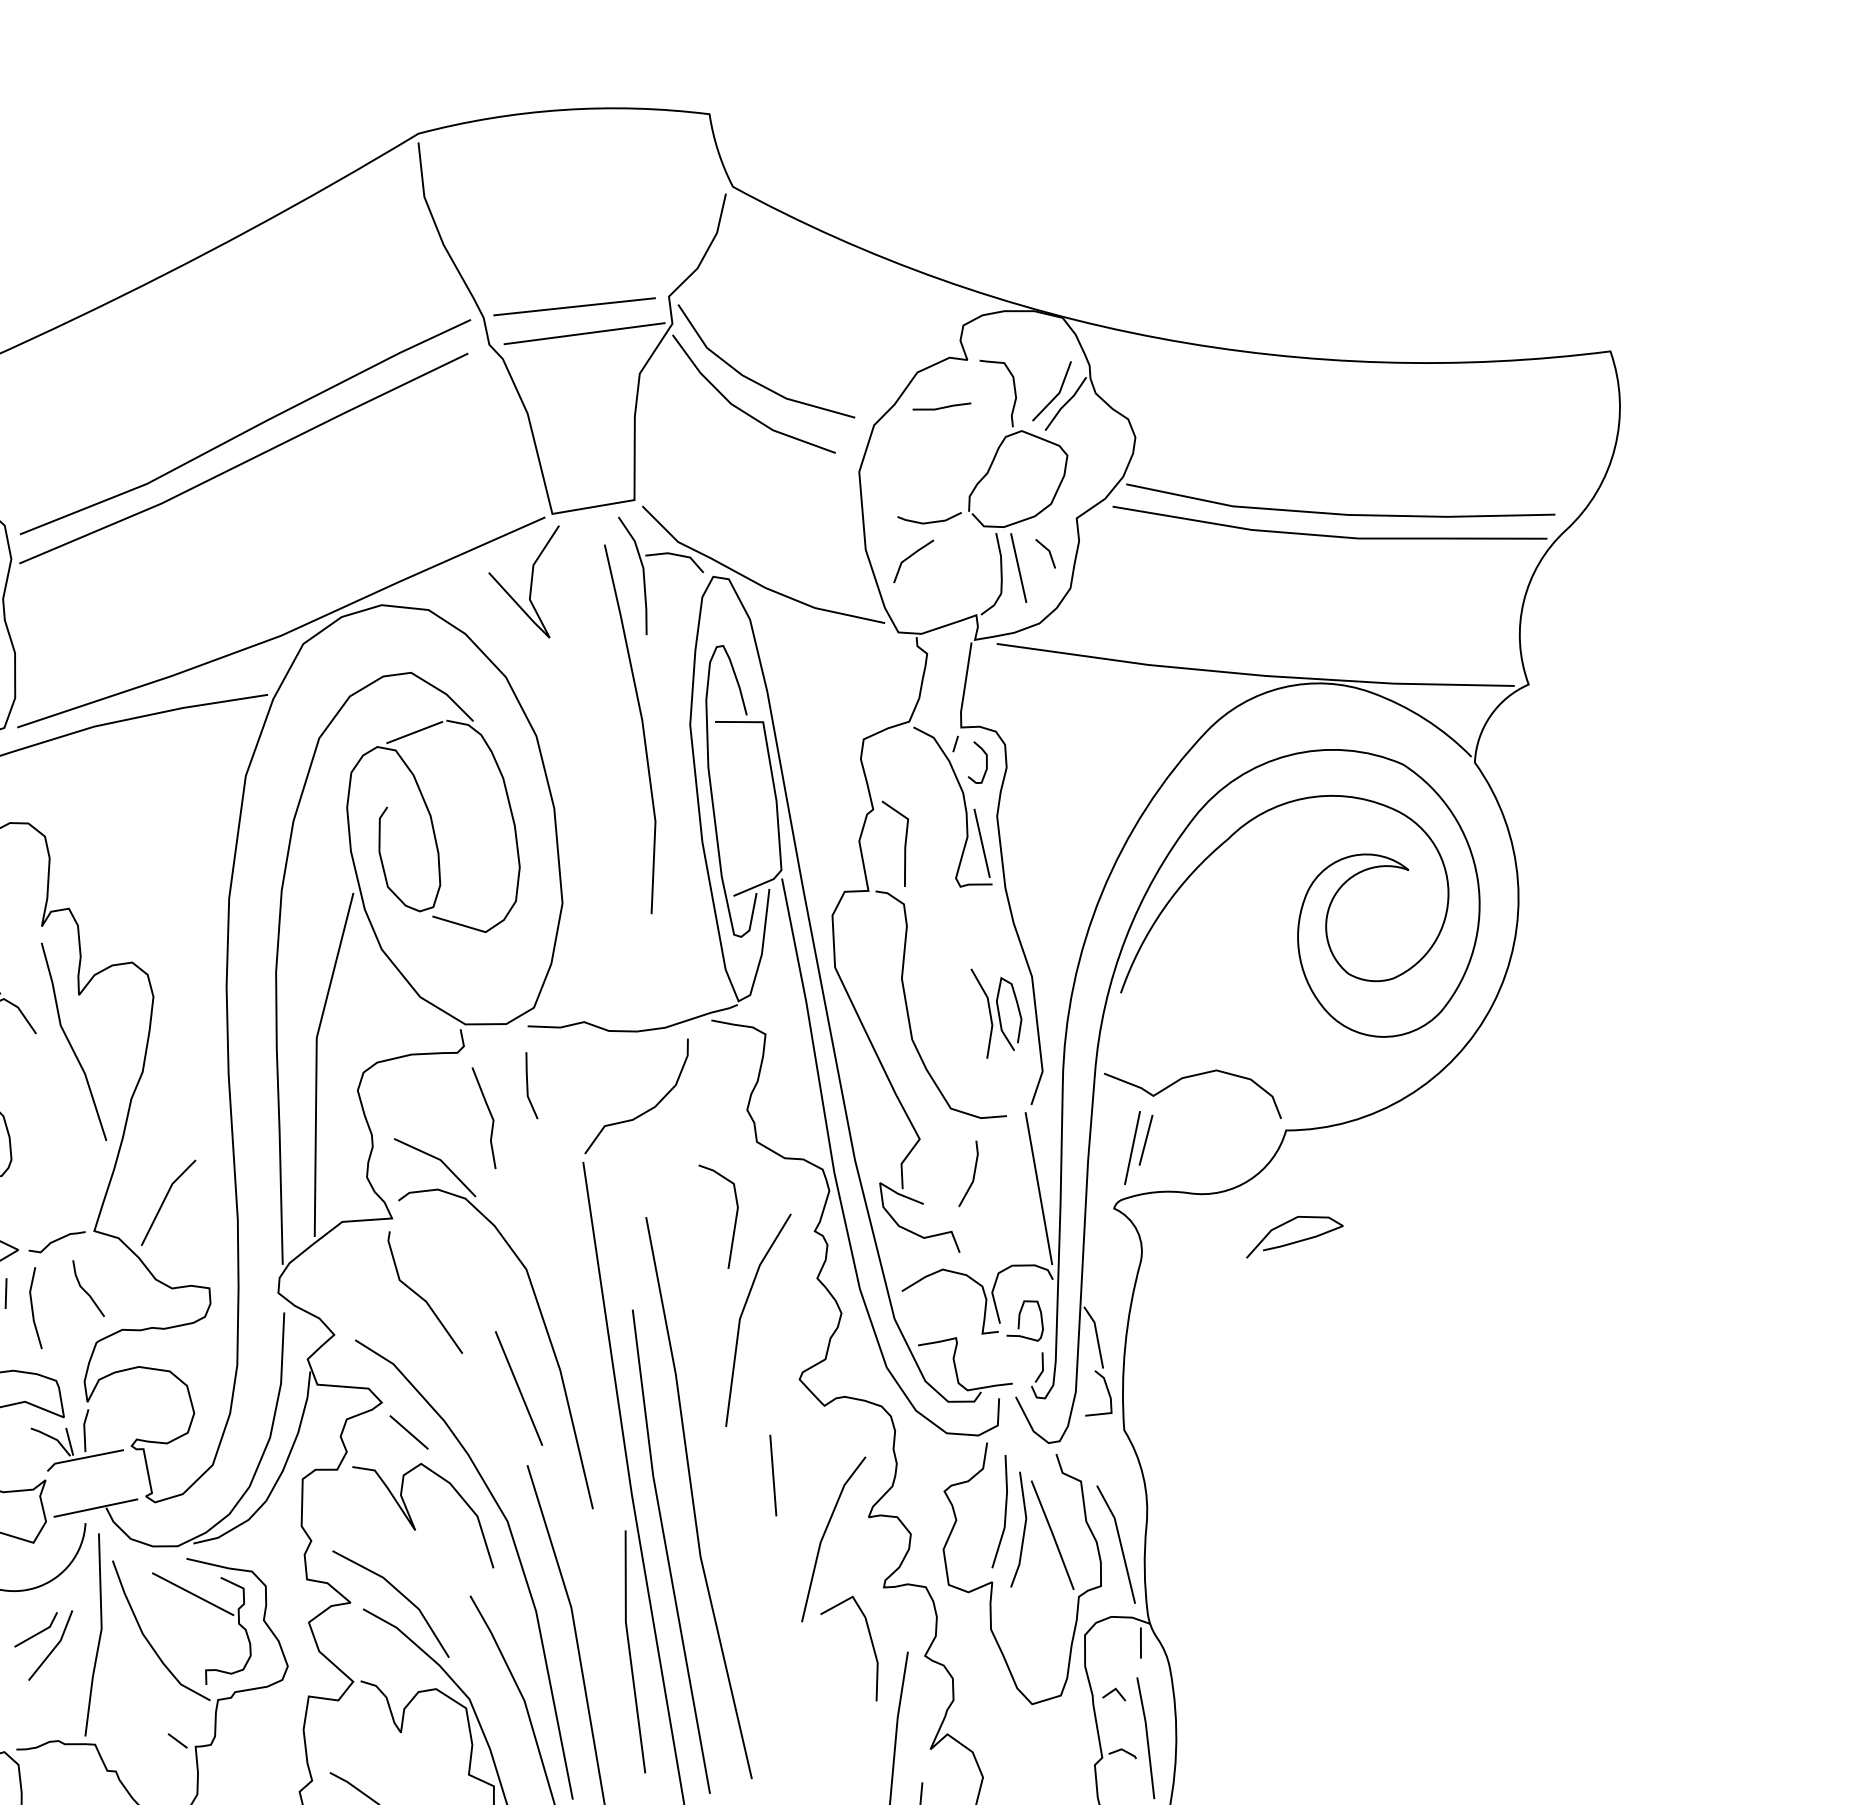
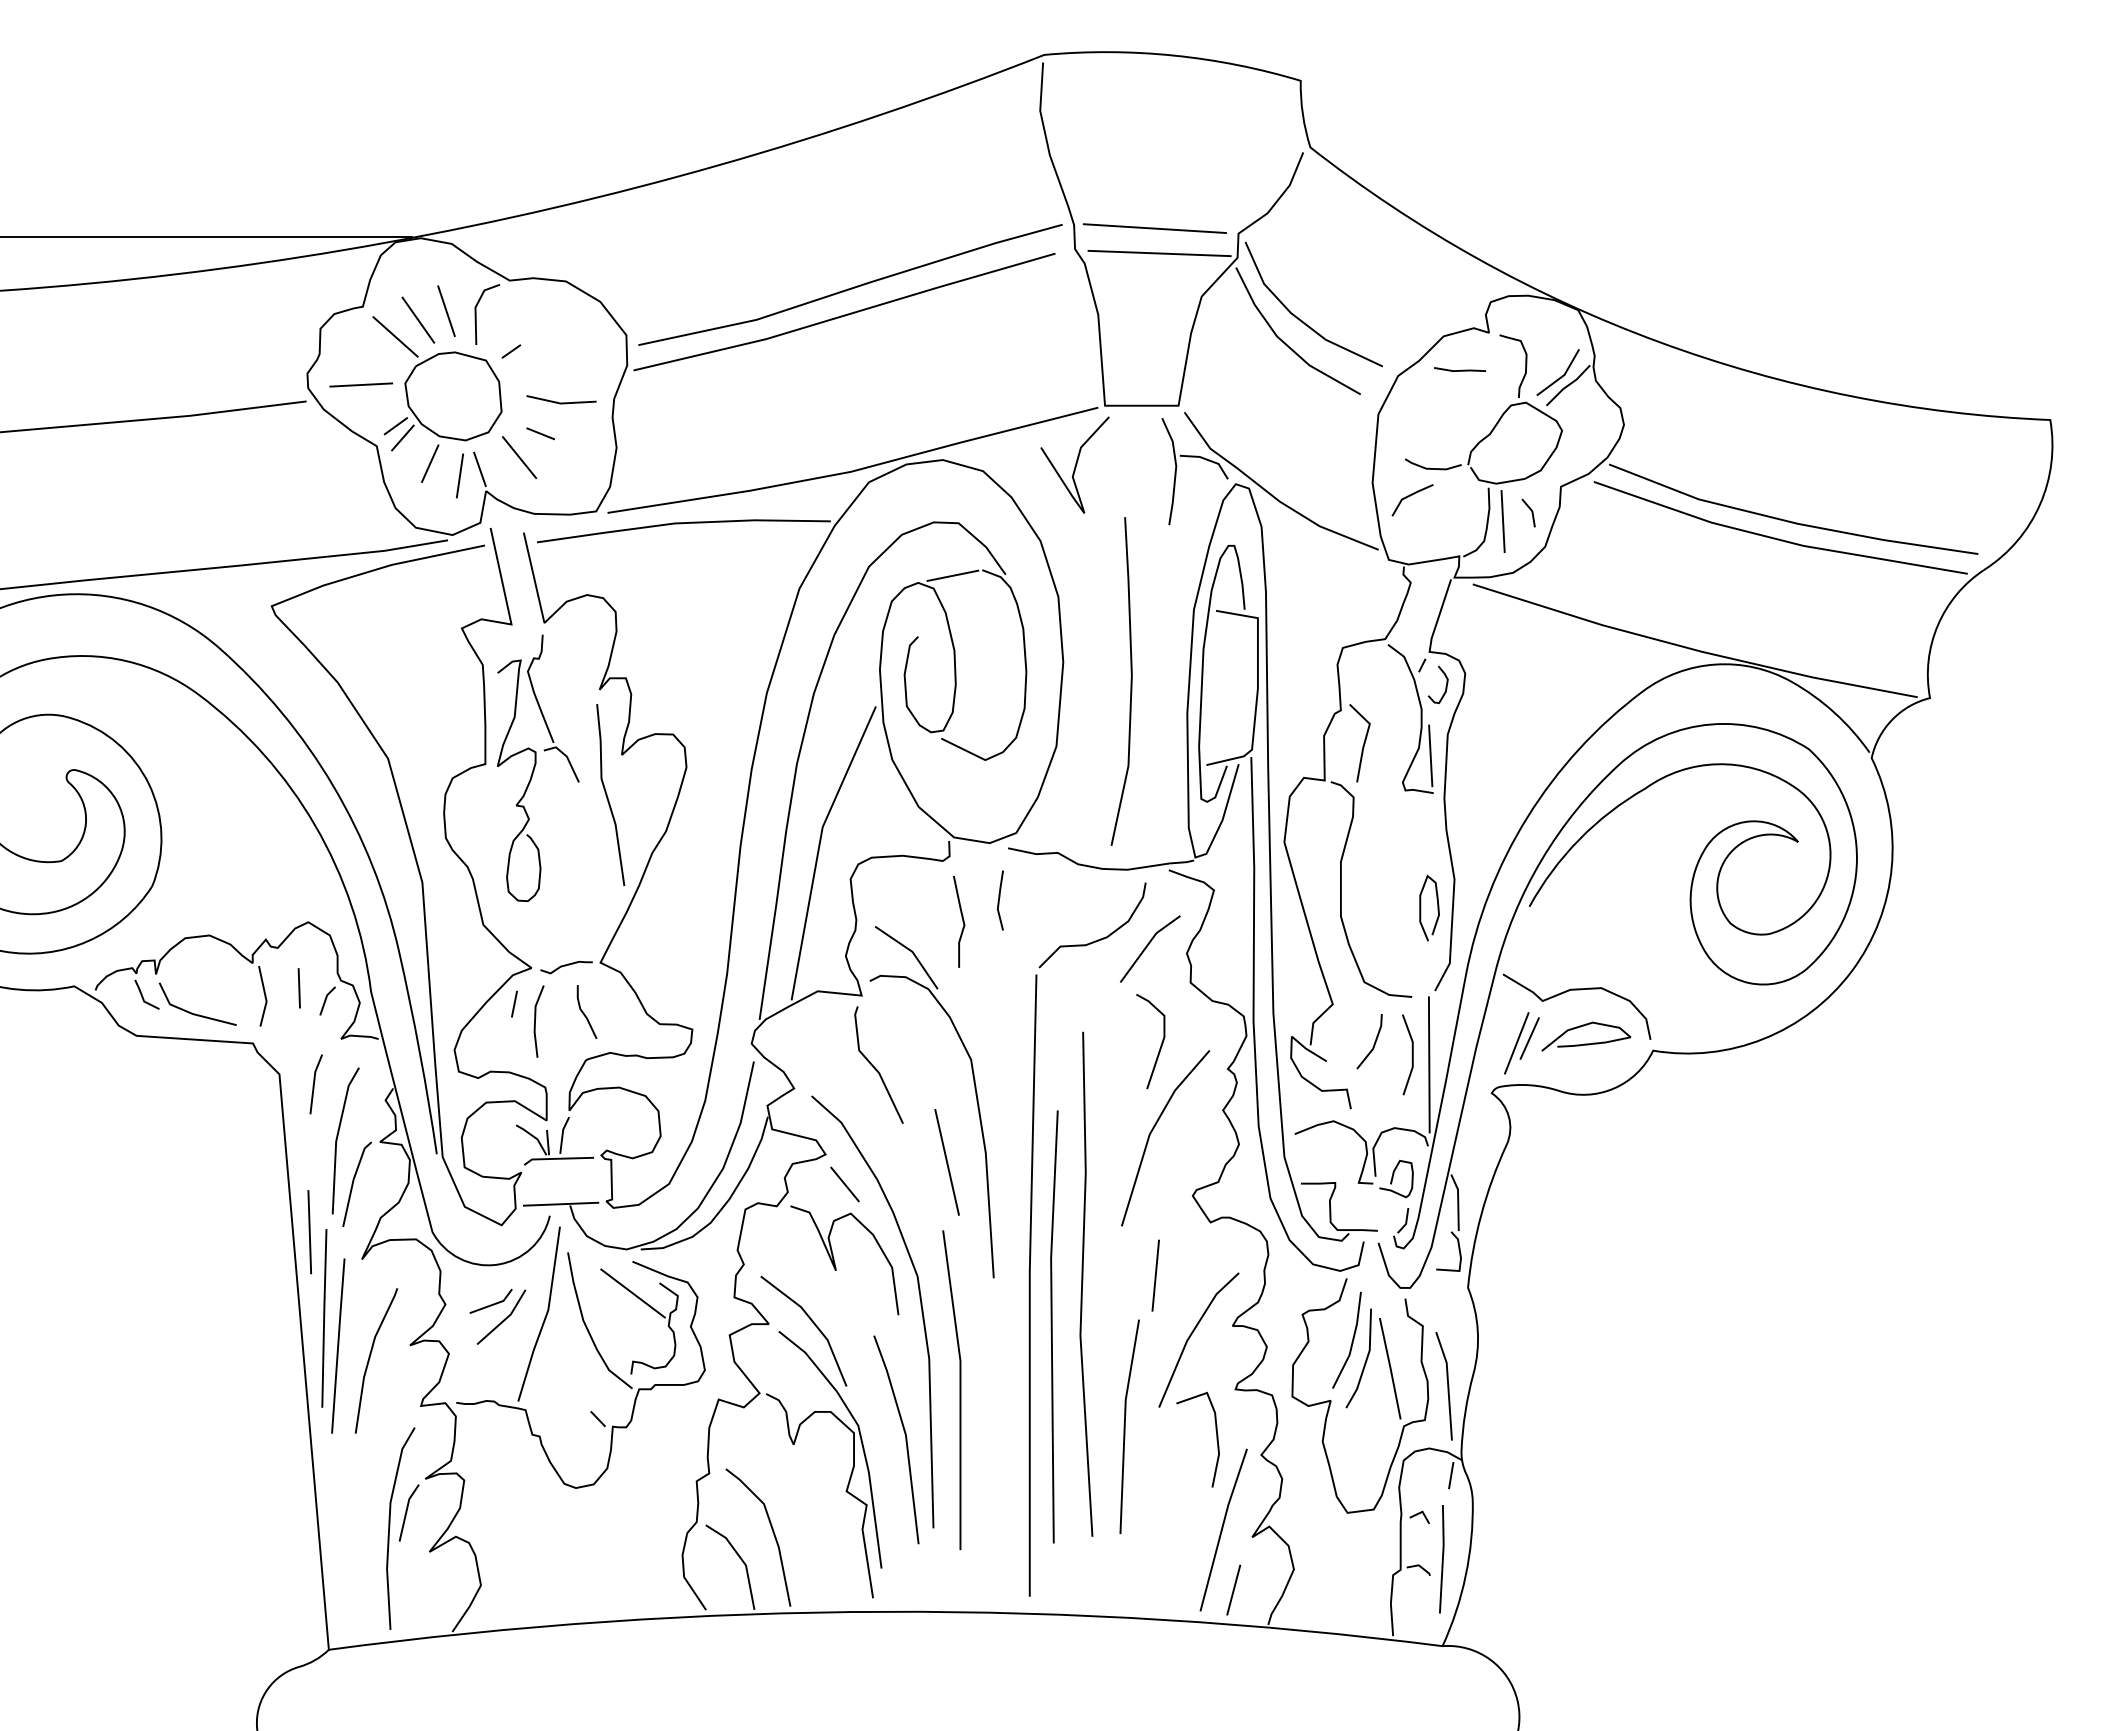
line: (641, 727) -> (1130, 681), moved
line: (988, 1011) -> (1411, 1054), moved
line: (165, 1201) -> (1147, 947), moved
curve: (1294, 1241) -> (1586, 1043), moved
line: (630, 1652) -> (1125, 1426), moved

